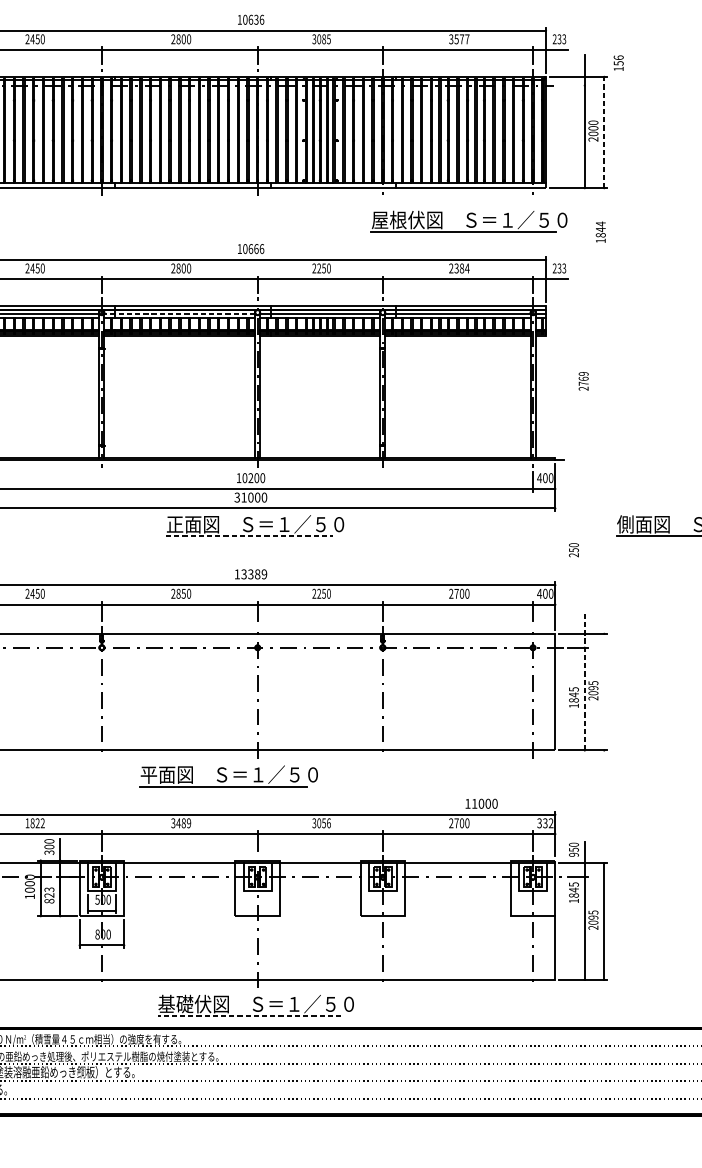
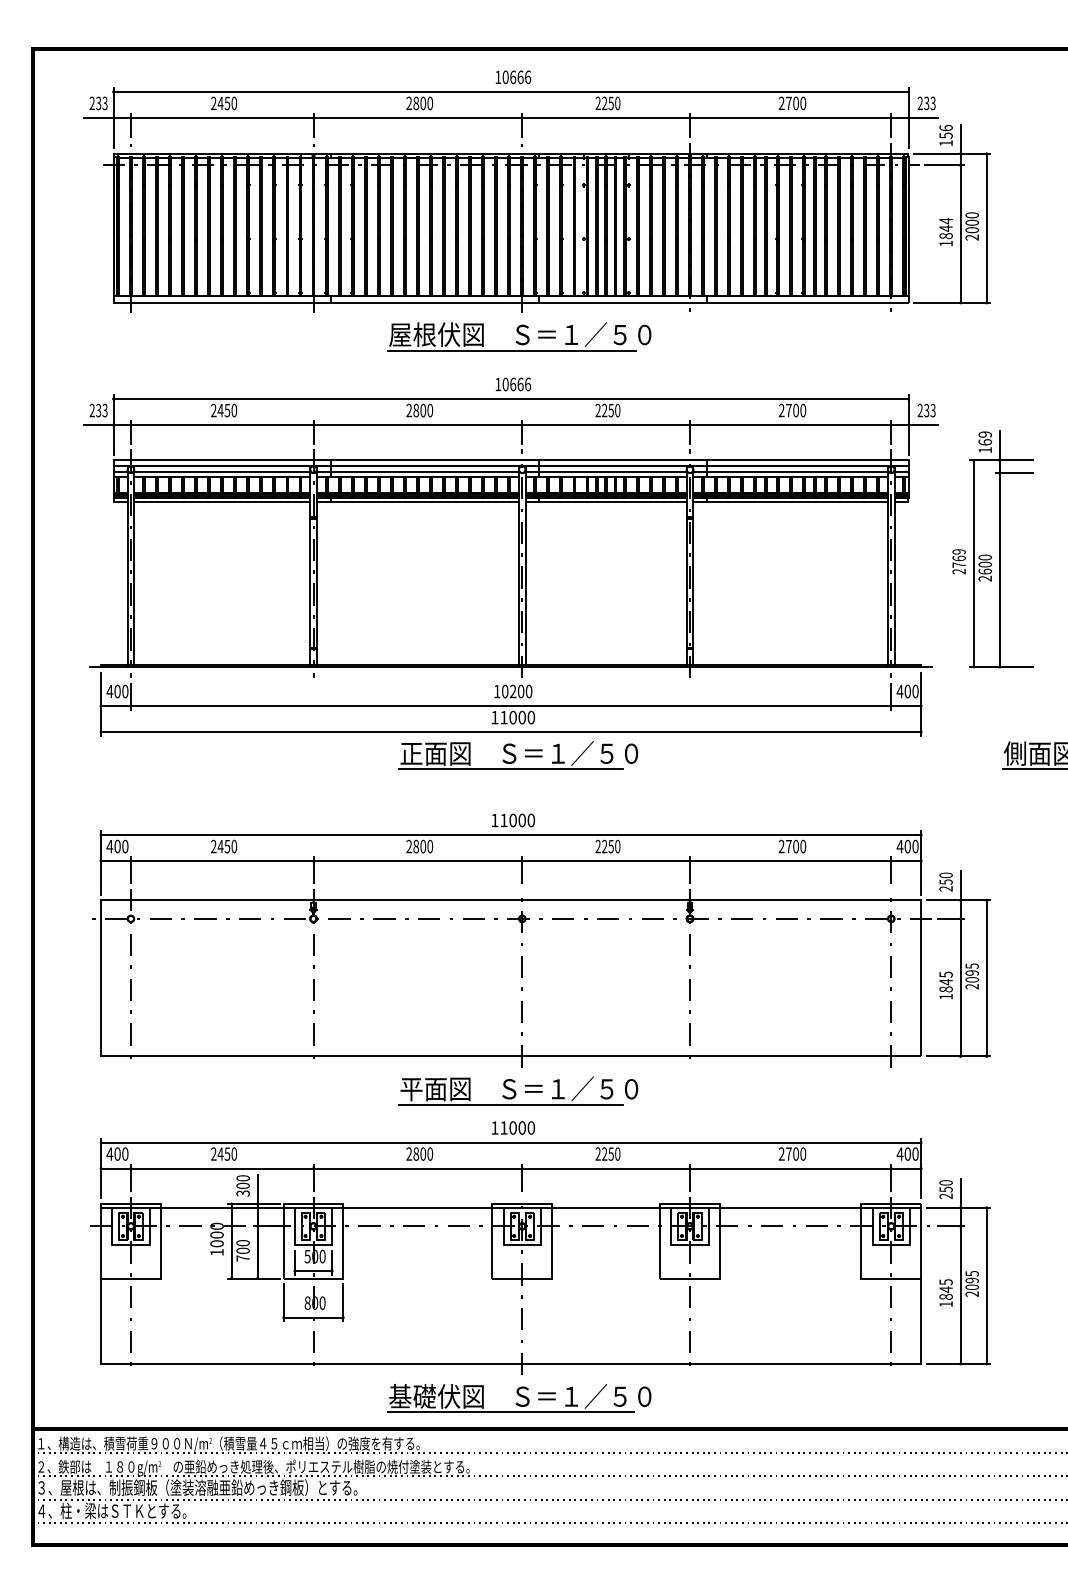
text: (256, 19) -> (520, 77), 10636 -> 10666
text: (321, 39) -> (607, 103), 3085 -> 2250
text: (459, 39) -> (792, 103), 3577 -> 2700
text: (618, 63) -> (945, 135), moved
line: (572, 85) -> (944, 165), added
line: (604, 132) -> (986, 228), dashed -> solid
part: (469, 221) -> (519, 336), moved
text: (600, 231) -> (945, 231), moved
text: (461, 268) -> (795, 410), 2384 -> 2700
line: (179, 313) -> (417, 471), dashed -> solid
part: (615, 372) -> (1001, 549), added
text: (236, 497) -> (494, 717), 31000 -> 11000
line: (249, 536) -> (511, 769), dashed -> solid
text: (573, 549) -> (945, 881), moved
text: (254, 574) -> (517, 820), 13389 -> 11000
text: (184, 593) -> (423, 846), 2850 -> 2800
line: (584, 681) -> (960, 963), dashed -> solid
line: (604, 692) -> (986, 978), added
part: (228, 775) -> (518, 1090), moved
text: (481, 803) -> (513, 1127), moved
text: (35, 822) -> (224, 1153), 1822 -> 2450
text: (181, 822) -> (419, 1153), 3489 -> 2800
text: (321, 822) -> (607, 1153), 3056 -> 2250
text: (545, 822) -> (907, 1153), 332 -> 400
text: (574, 854) -> (946, 1196), 950 -> 250
text: (573, 892) -> (945, 1292), moved
text: (48, 895) -> (242, 1250), 823 -> 700
line: (249, 1016) -> (511, 1412), dashed -> solid

